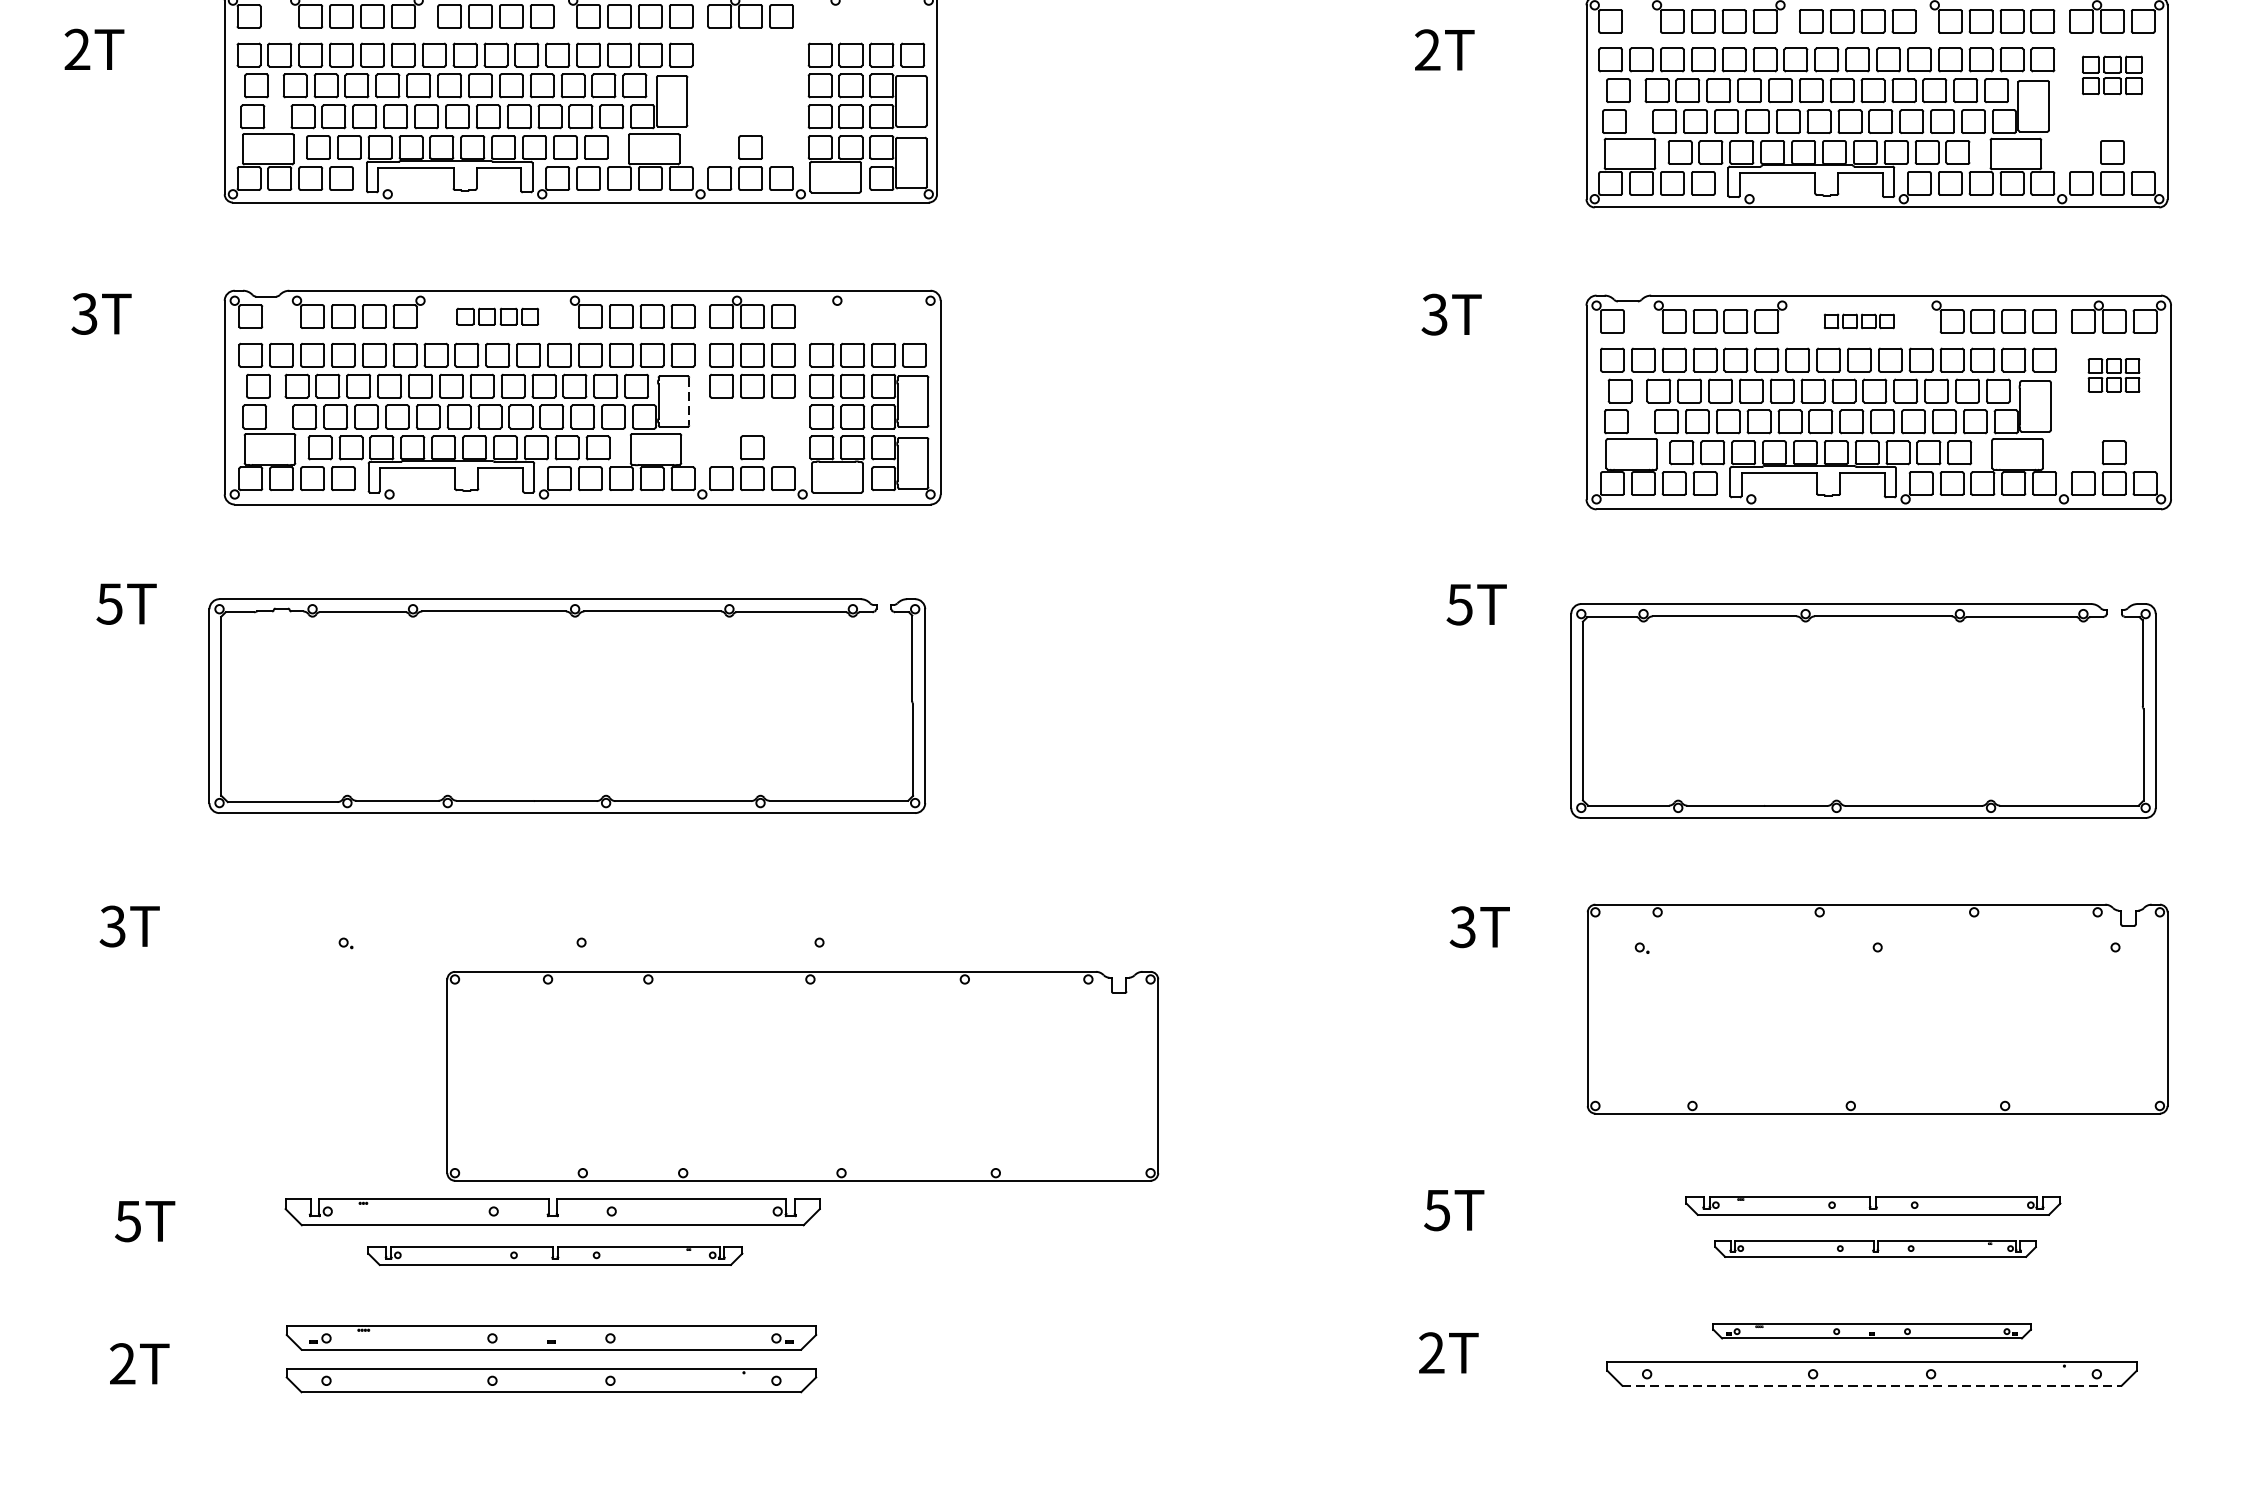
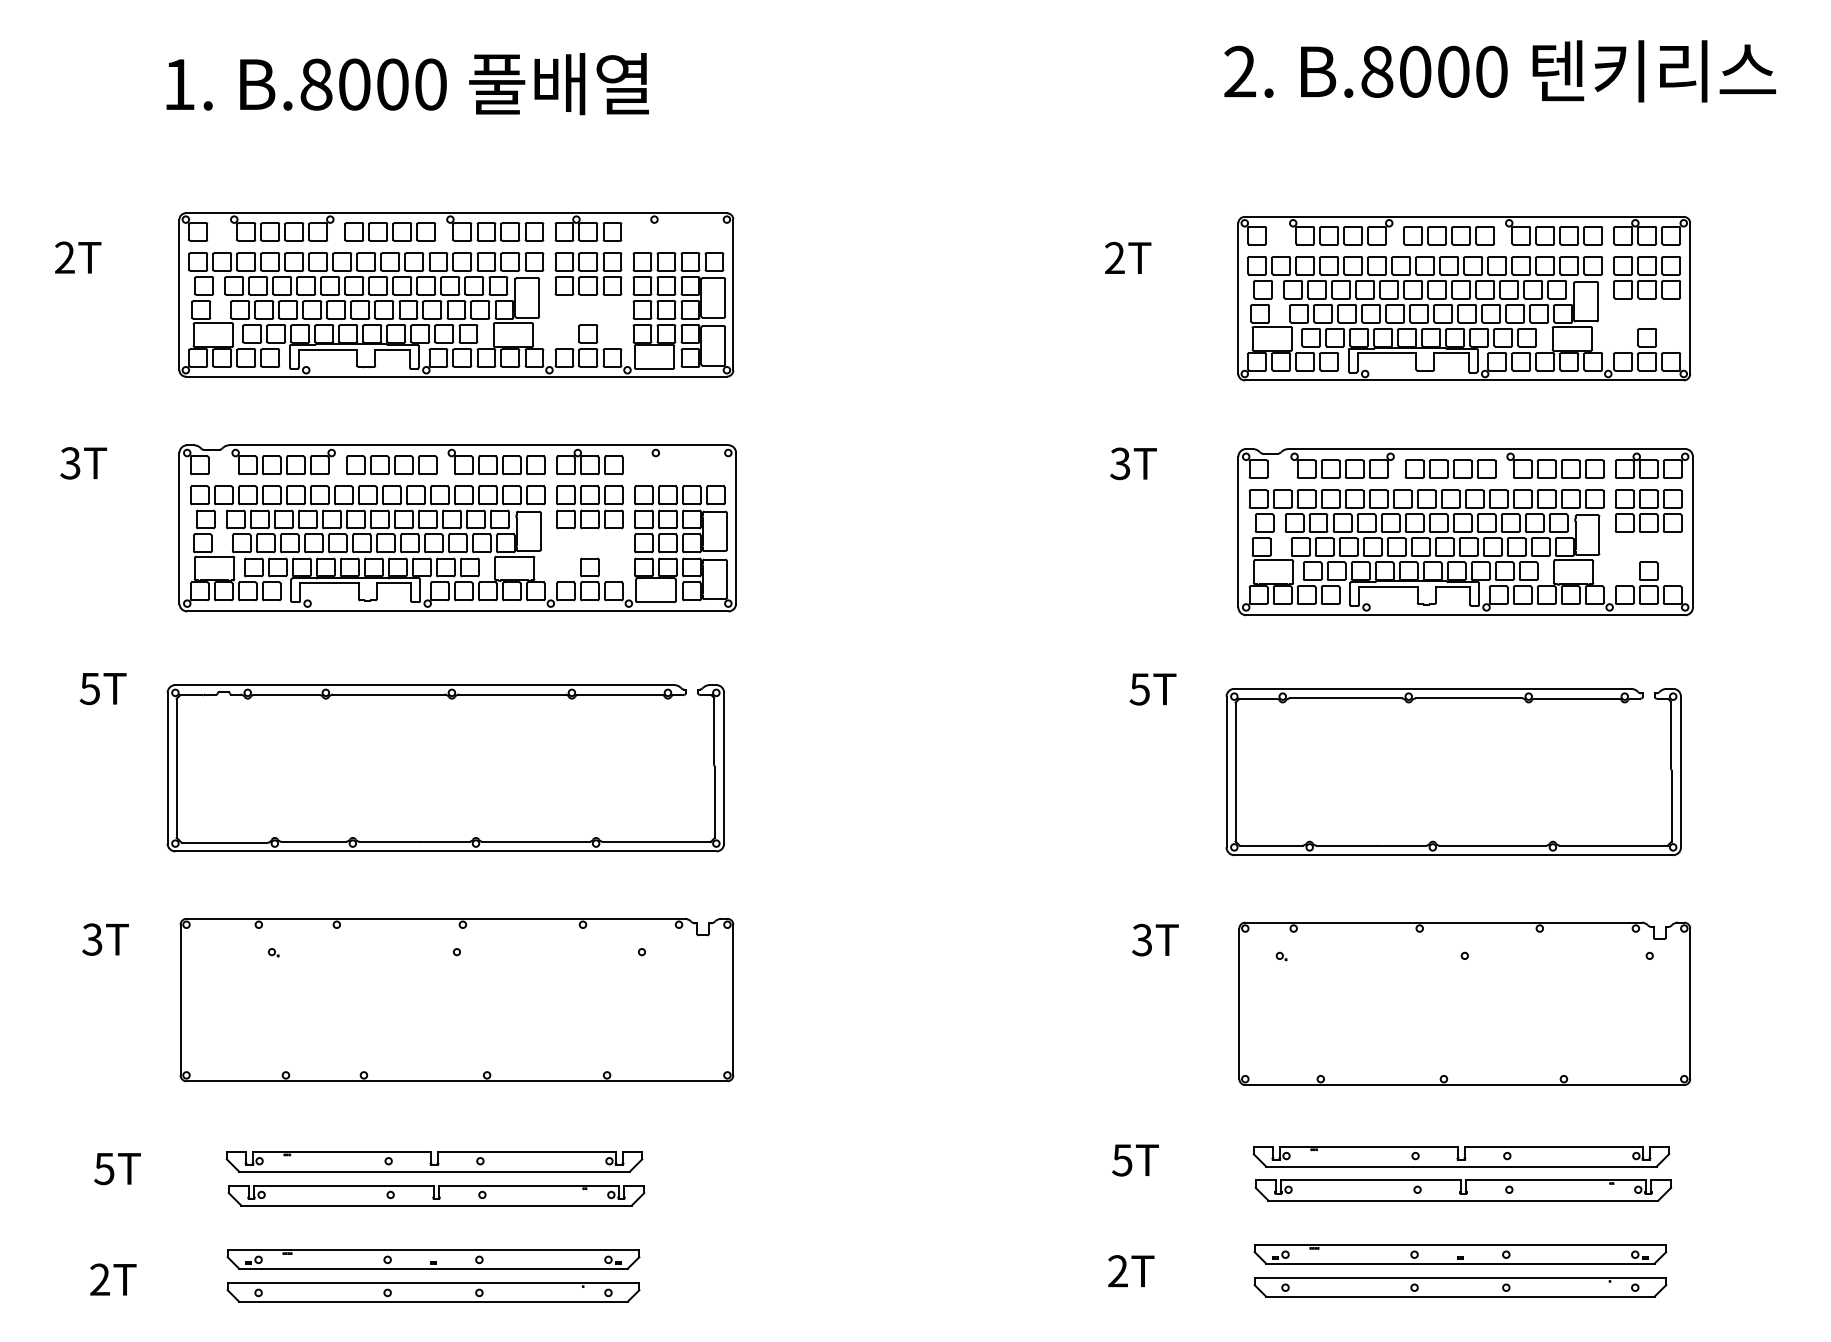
part: (750, 69) -> (588, 273), added
part: (2112, 75) -> (1647, 277), size x1.43
part: (497, 316) -> (391, 465), size x1.43
part: (1859, 320) -> (1450, 468), size x1.67
part: (2113, 374) -> (1648, 510), size x1.67
line: (689, 401) -> (540, 531), dashed -> solid
part: (802, 1076) -> (456, 1000), moved
part: (1873, 1205) -> (1461, 1156), size x1.43
part: (1874, 1249) -> (1462, 1190), size x1.67
part: (555, 1255) -> (436, 1195), size x1.43
part: (1872, 1331) -> (1460, 1254), size x1.67
line: (1872, 1385) -> (1460, 1296), dashed -> solid

